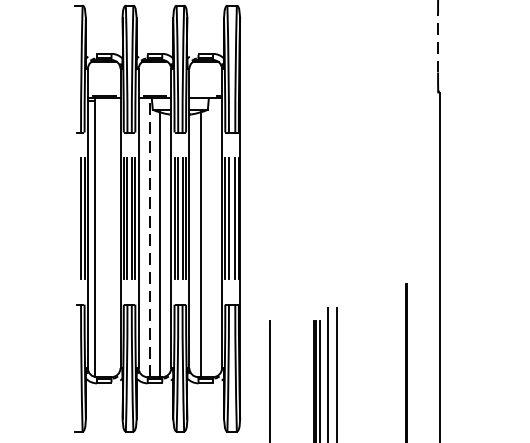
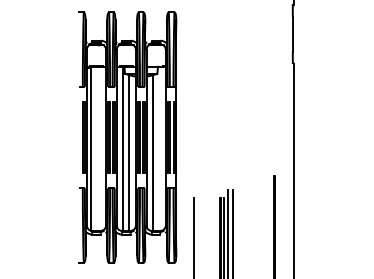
line: (437, 41) -> (292, 33), dashed -> solid
line: (150, 237) -> (123, 148), dashed -> solid

